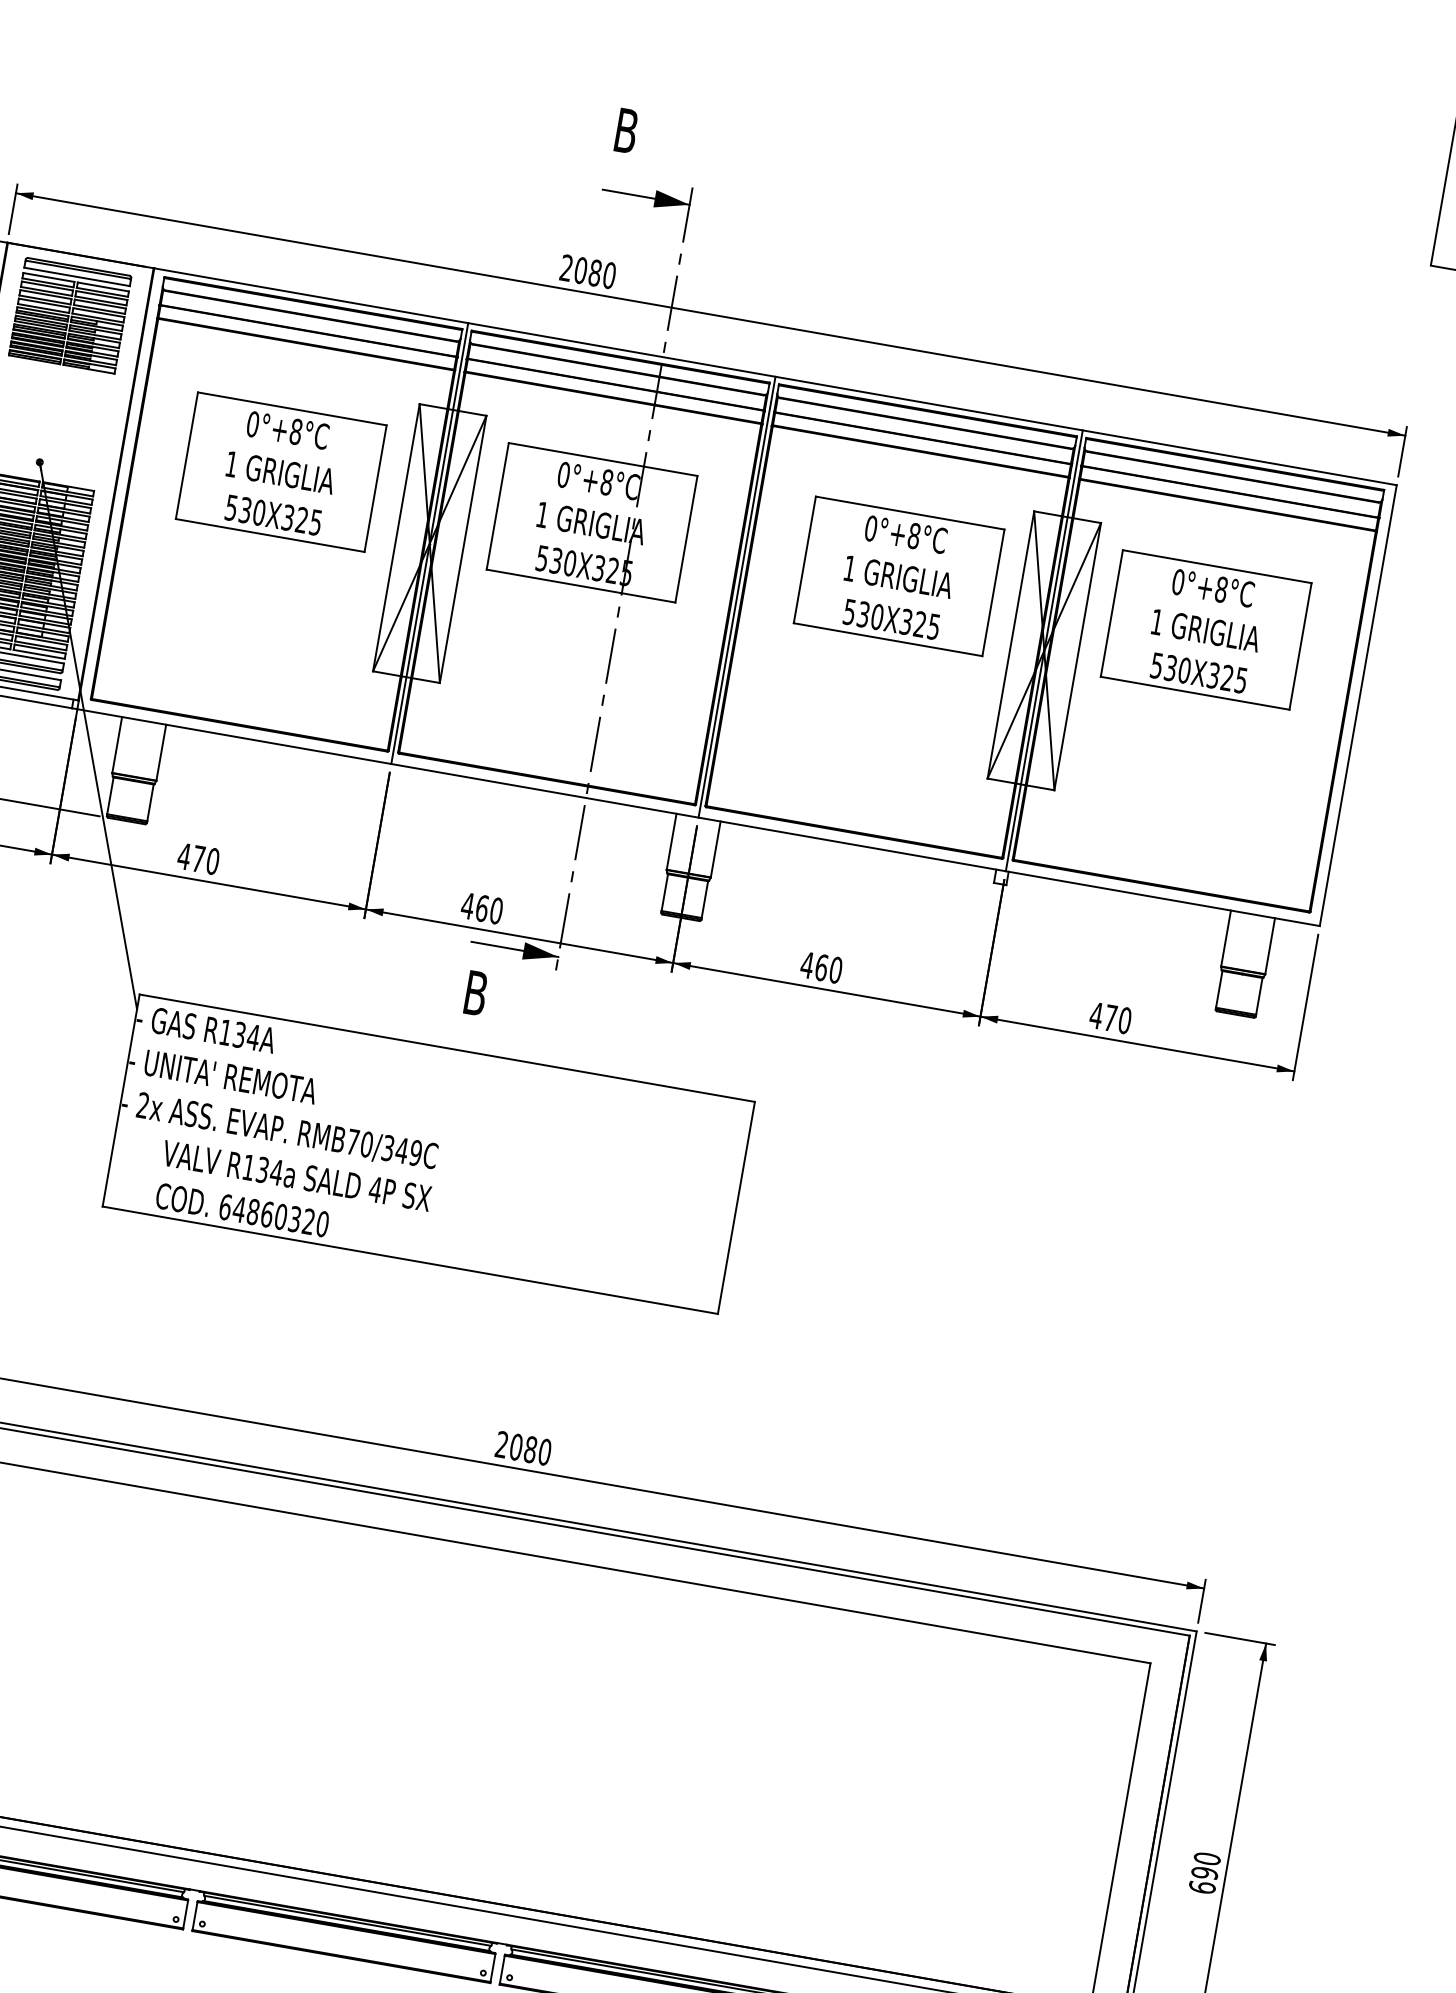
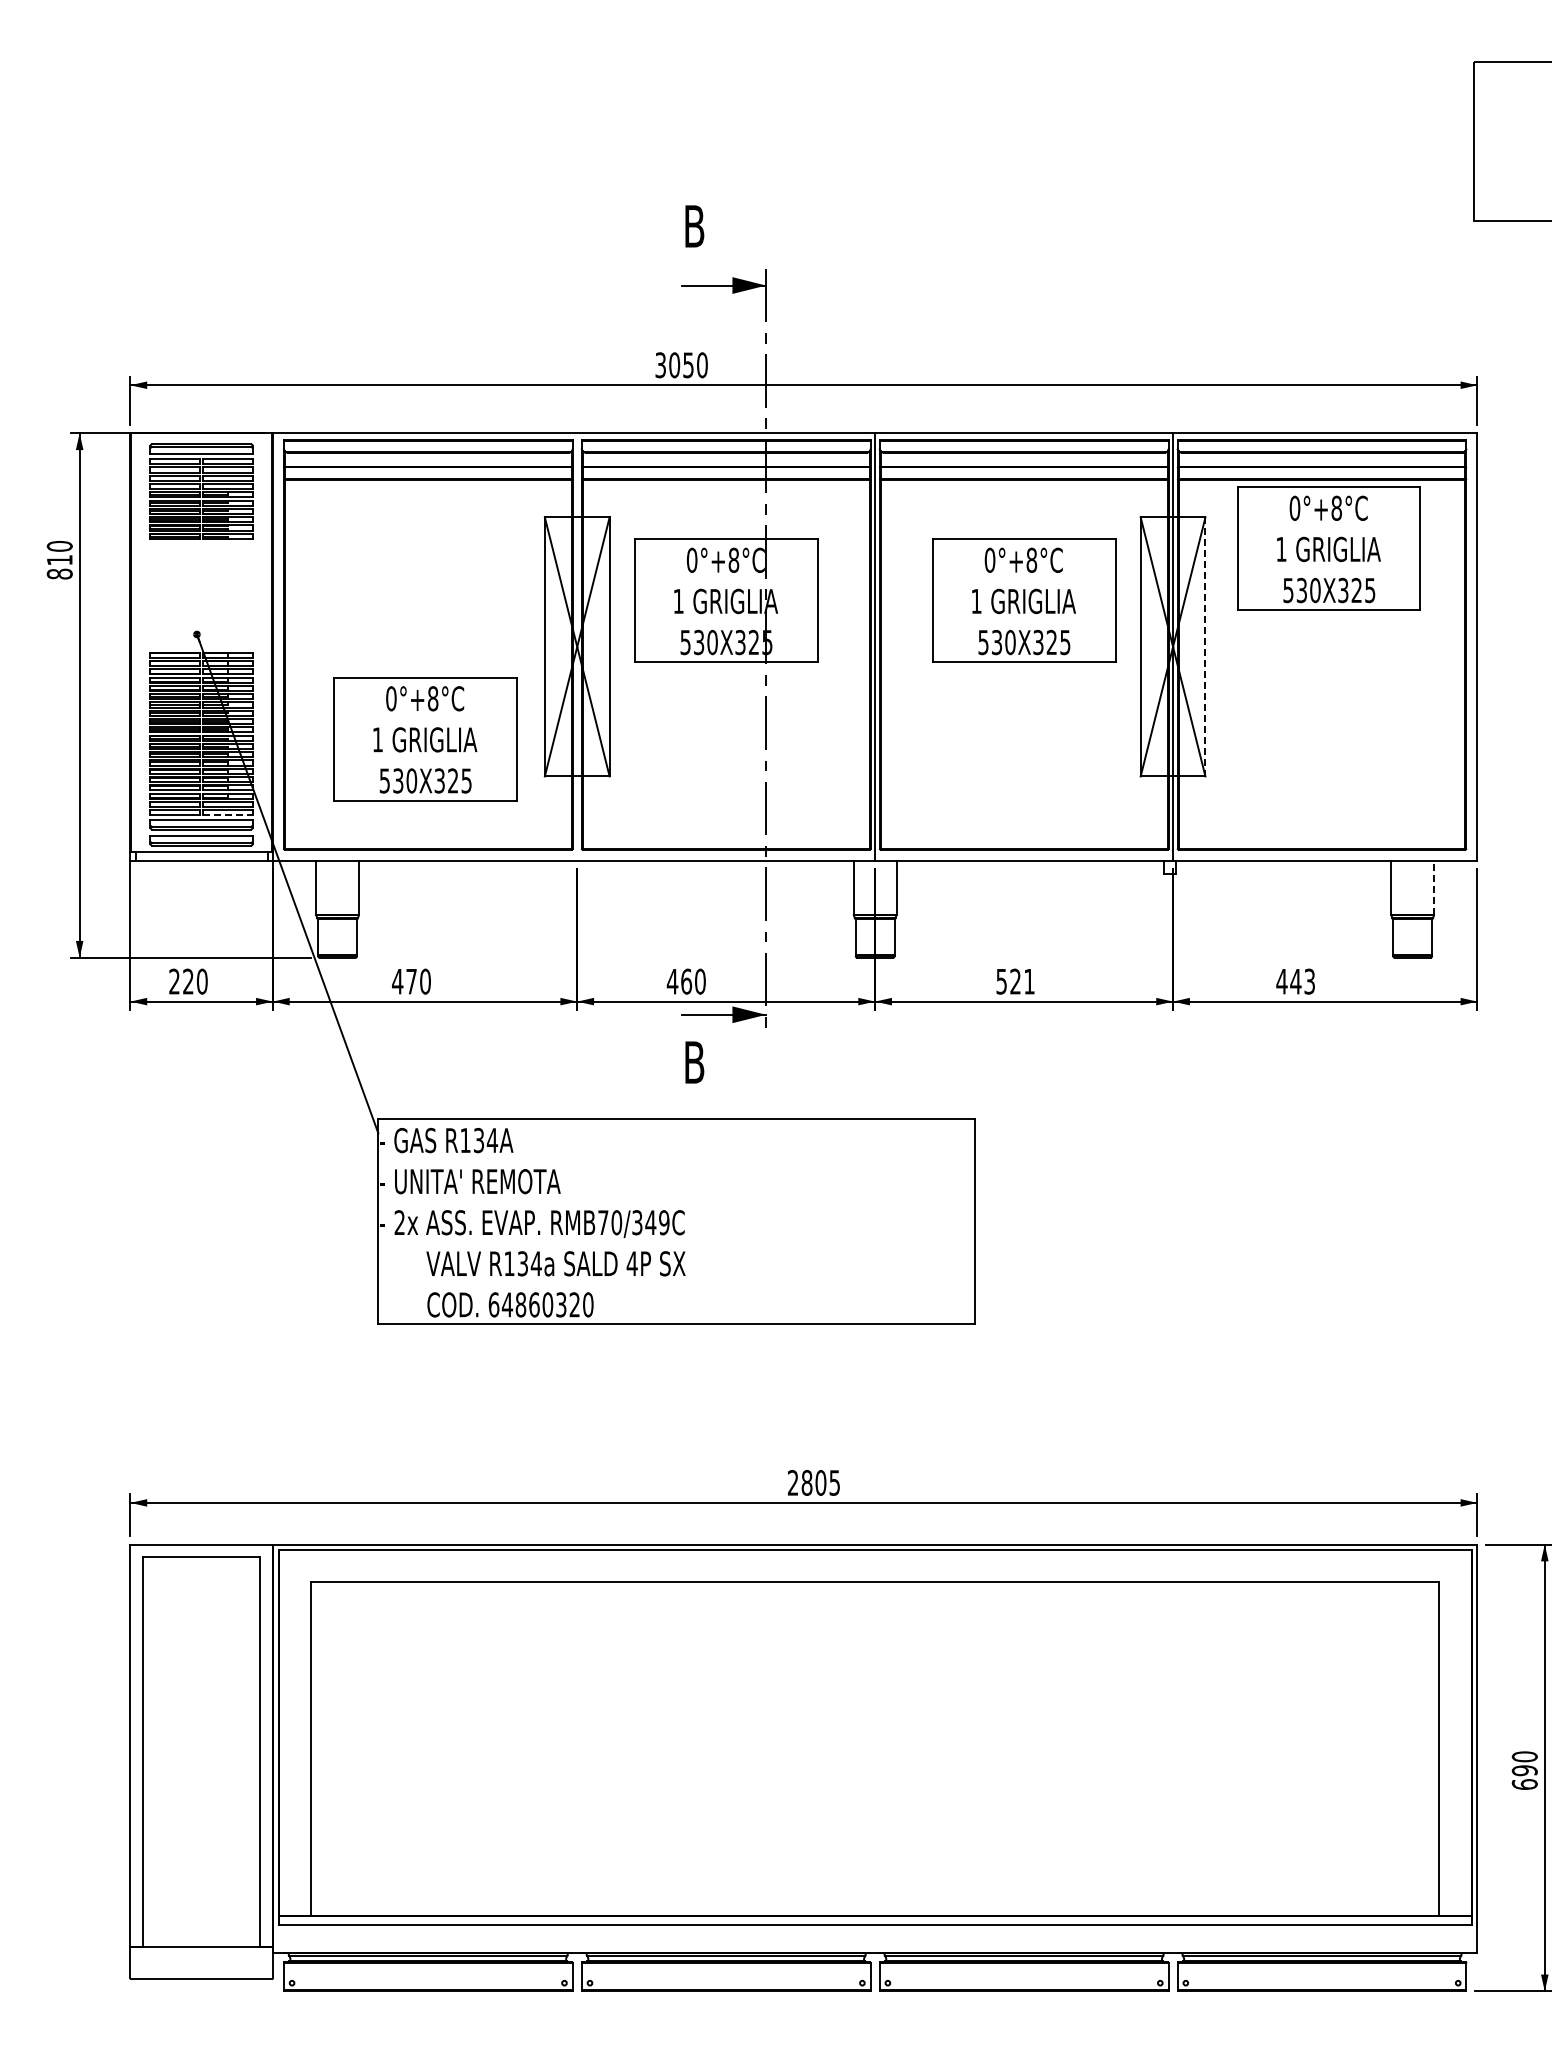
text: (580, 270) -> (674, 365), 2080 -> 3050
part: (280, 472) -> (425, 739), moved
line: (430, 543) -> (577, 646), removed
part: (1205, 629) -> (1328, 548), moved
line: (39, 654) -> (228, 815), solid -> dashed
line: (1077, 656) -> (1205, 646), solid -> dashed
line: (1270, 946) -> (1434, 887), solid -> dashed
text: (821, 967) -> (1015, 981), 460 -> 521
text: (1117, 1019) -> (1302, 981), 470 -> 443
text: (530, 1449) -> (820, 1482), 2080 -> 2805

